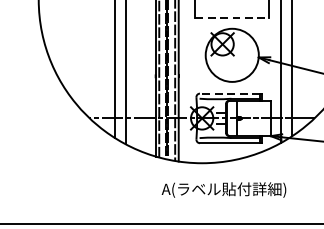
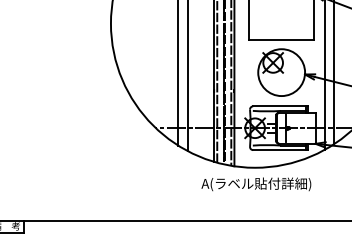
line: (232, 18) -> (281, 40), dashed -> solid
line: (229, 93) -> (279, 106), dashed -> solid
text: (224, 190) -> (256, 184), moved

